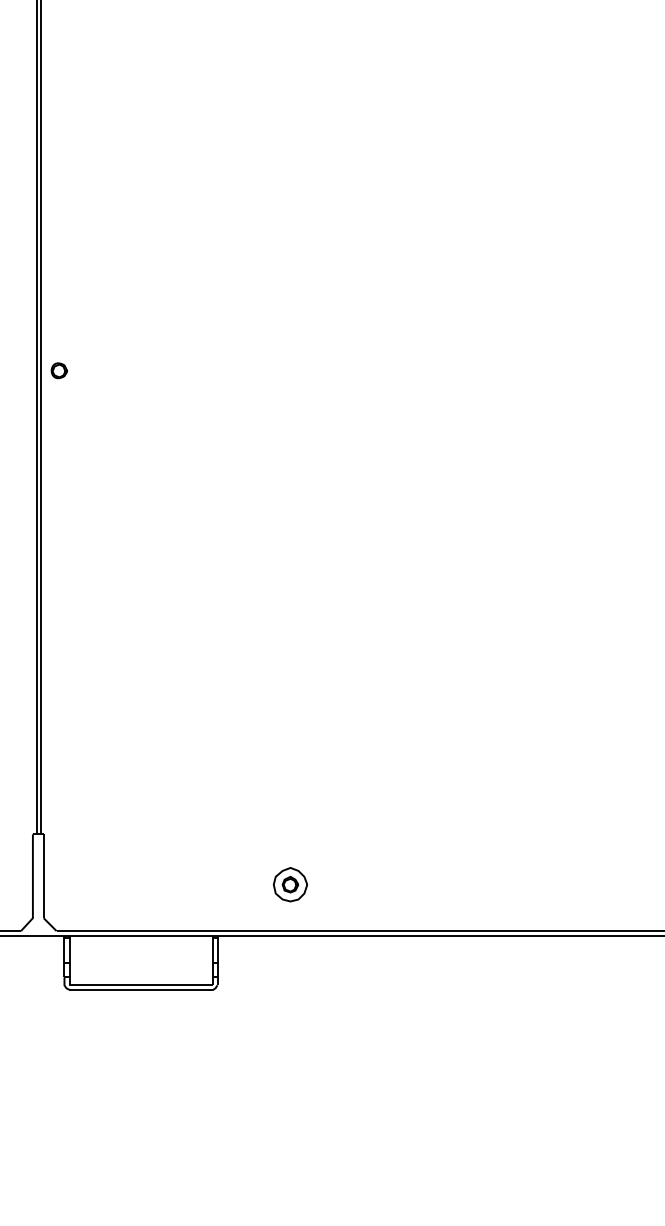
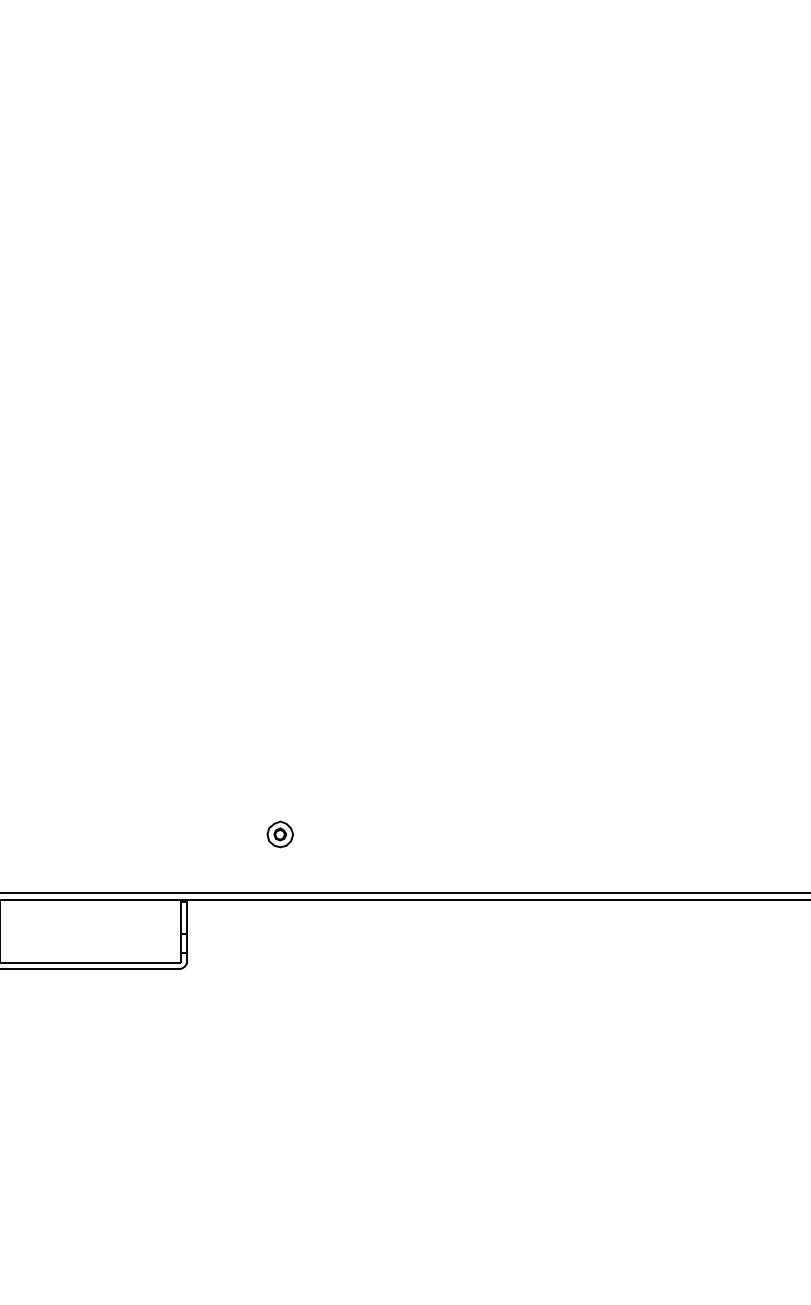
part: (289, 884) -> (279, 834), size x0.6

